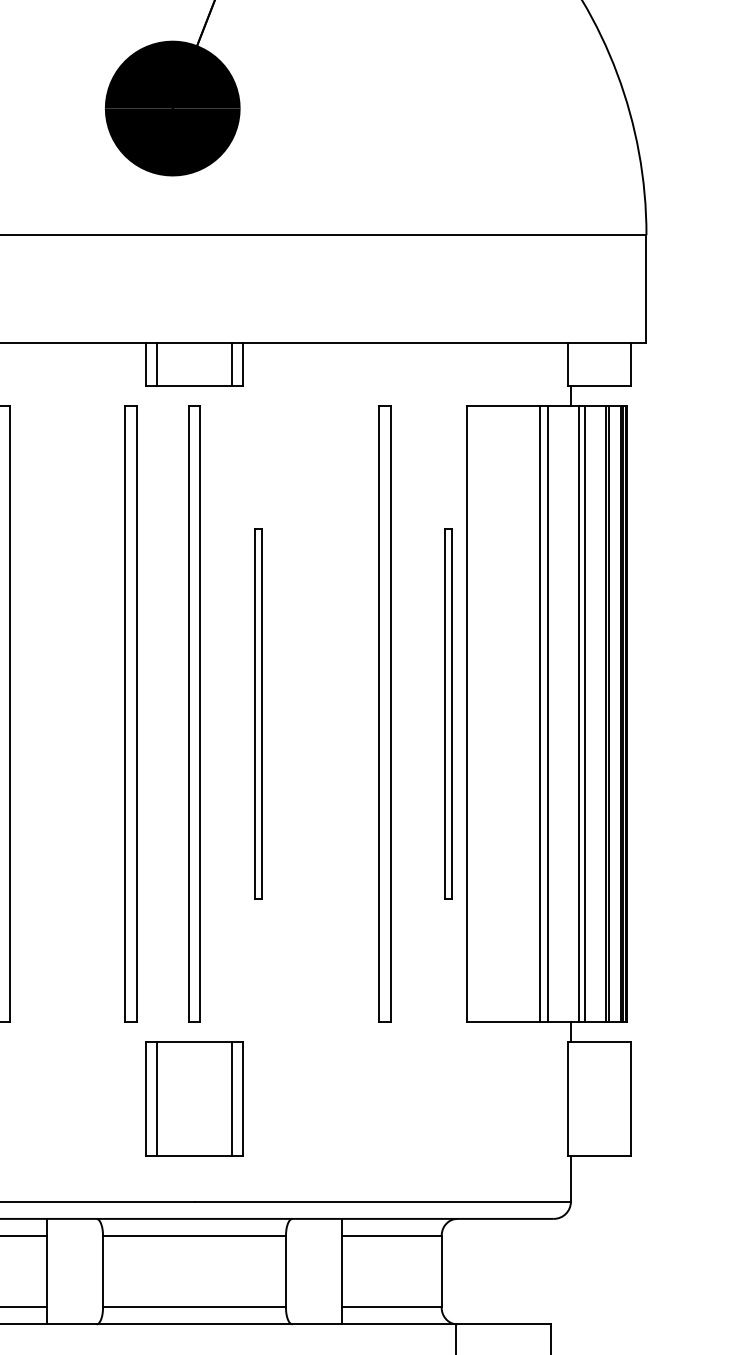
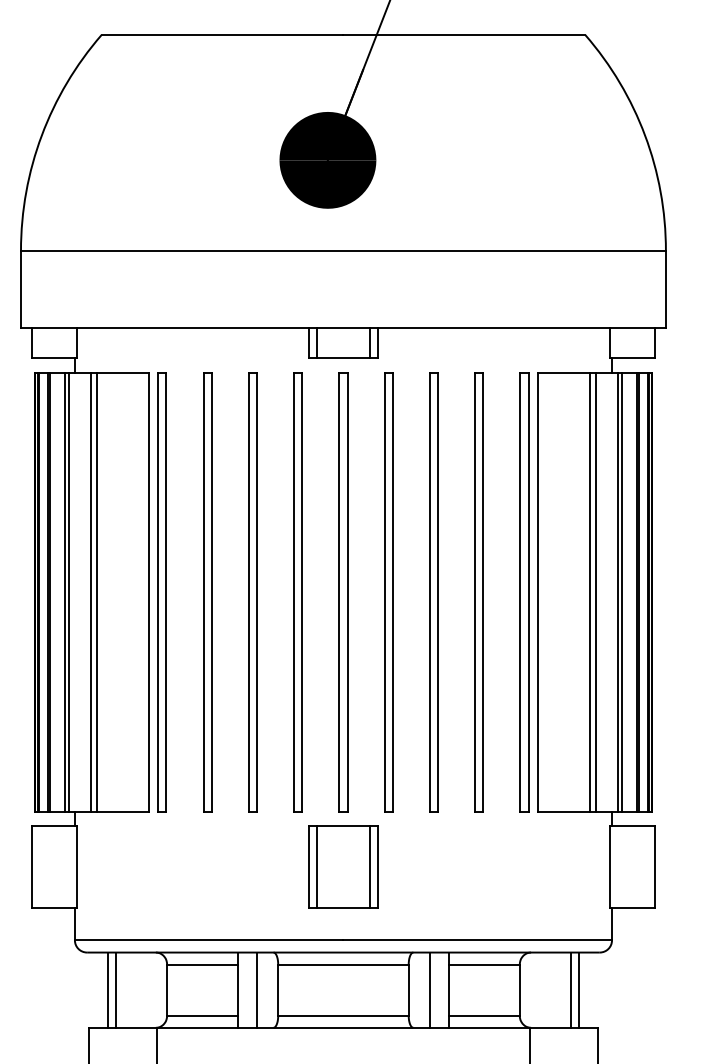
part: (67, 714) -> (252, 592), added
part: (257, 714) -> (388, 592), size x1.67
part: (320, 714) -> (433, 592), added
part: (448, 714) -> (524, 592), size x1.67
line: (74, 1270) -> (257, 989), added
line: (315, 1270) -> (429, 989), added
line: (512, 1270) -> (570, 989), added
line: (523, 1270) -> (578, 989), added

